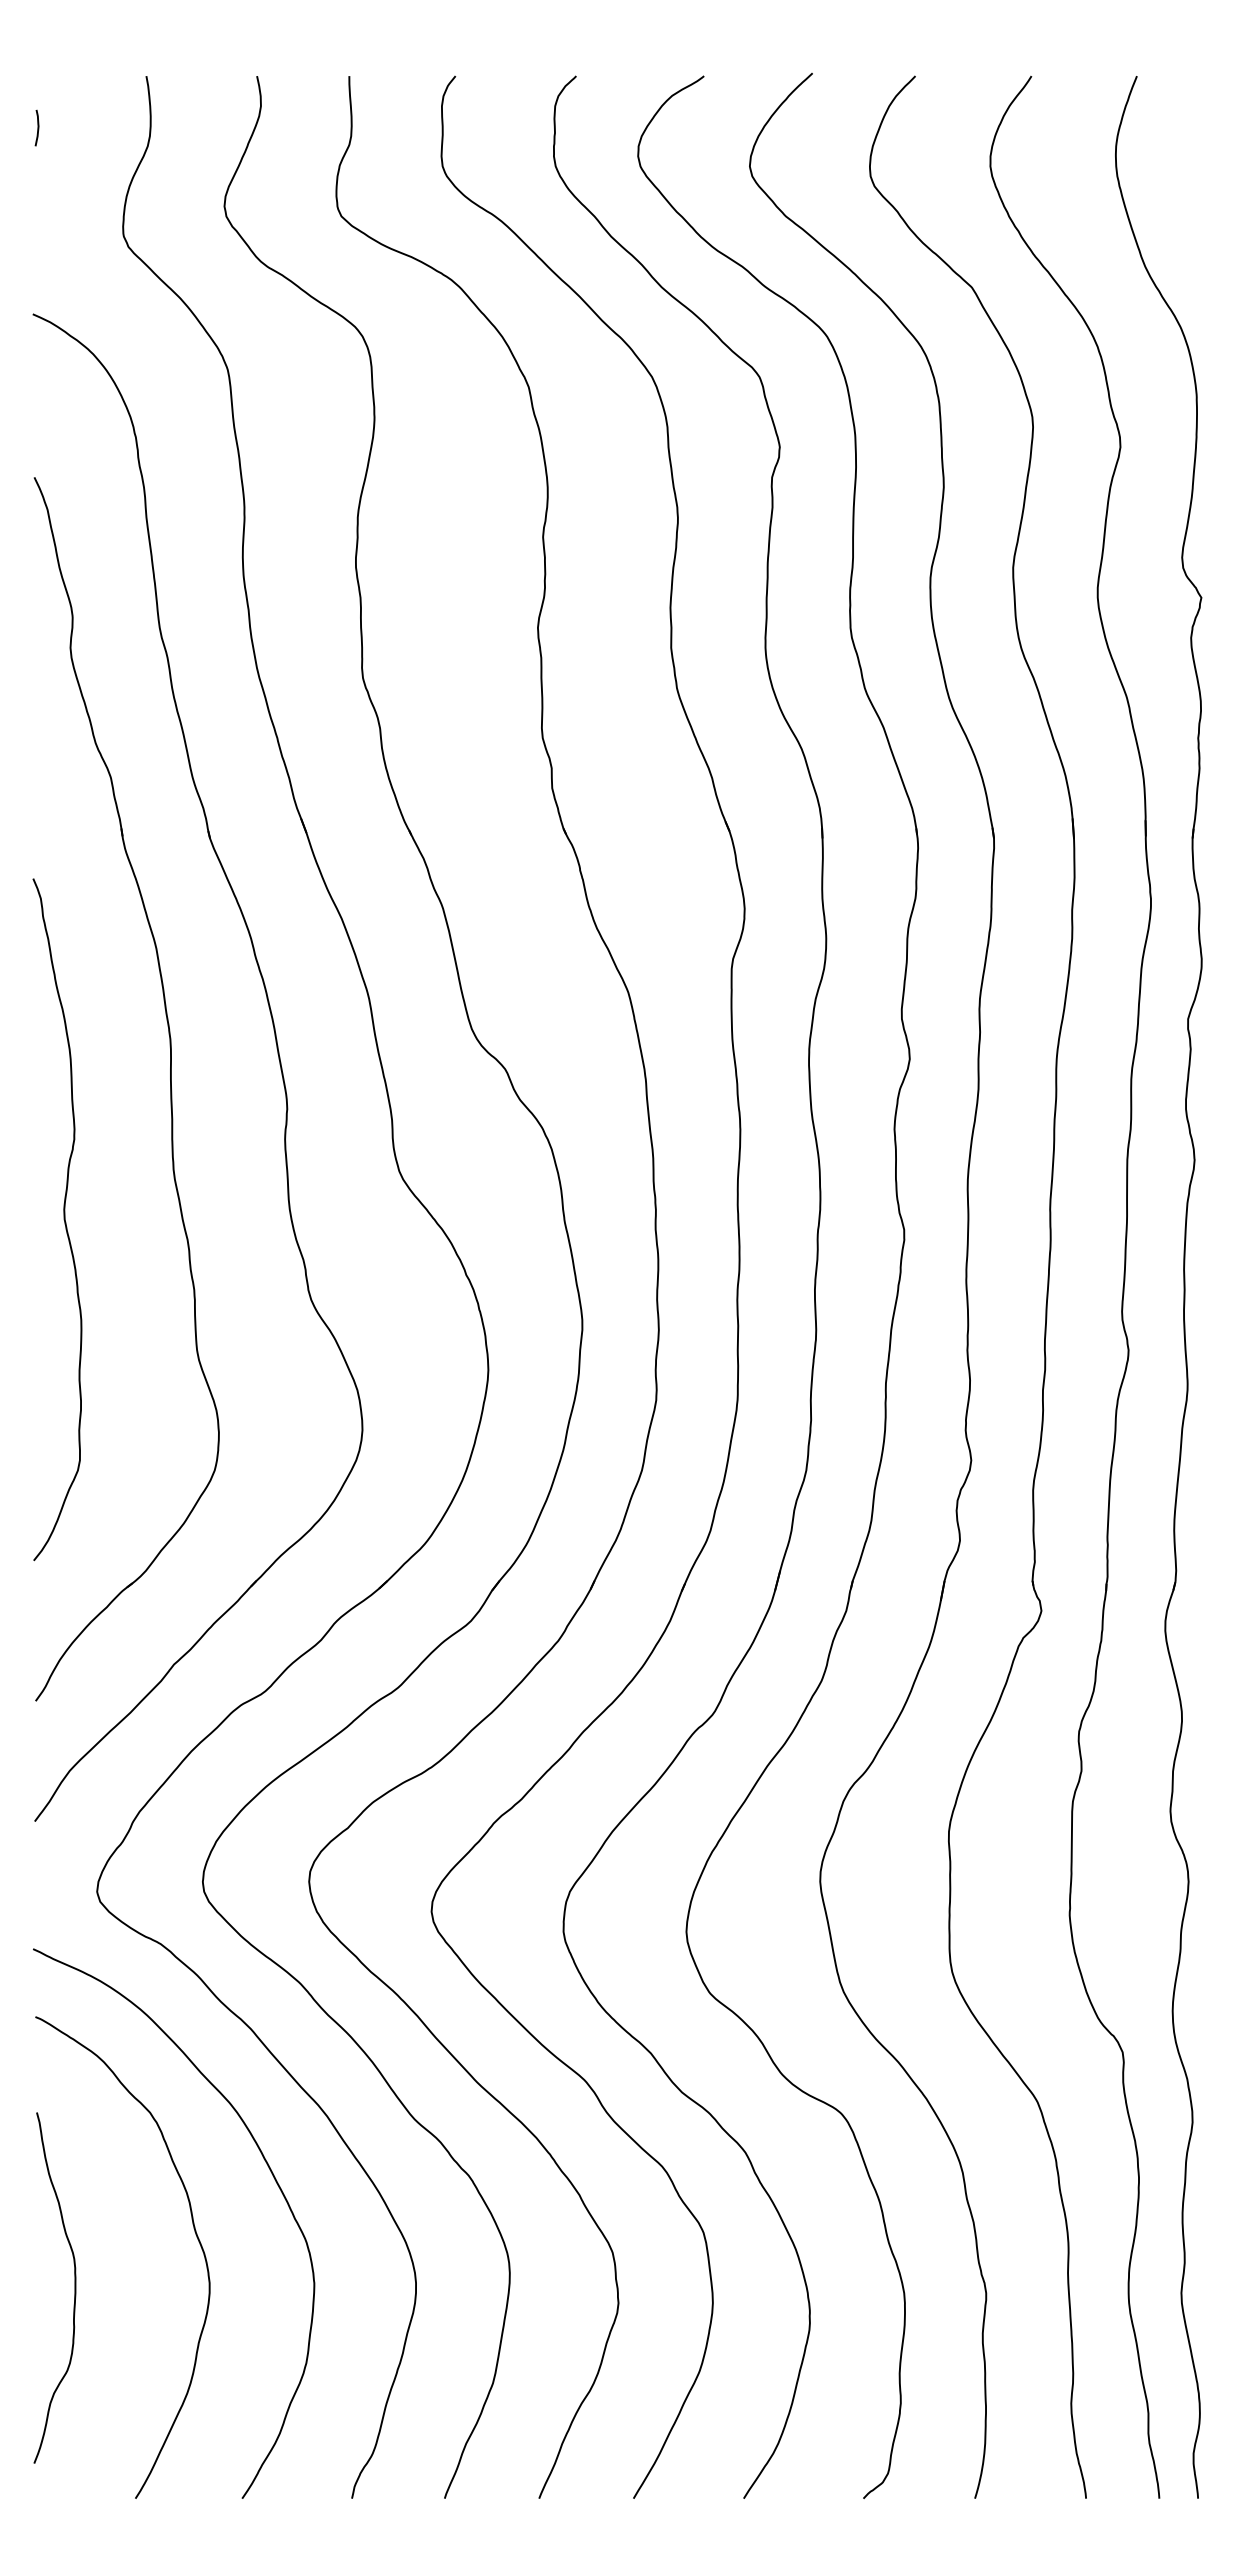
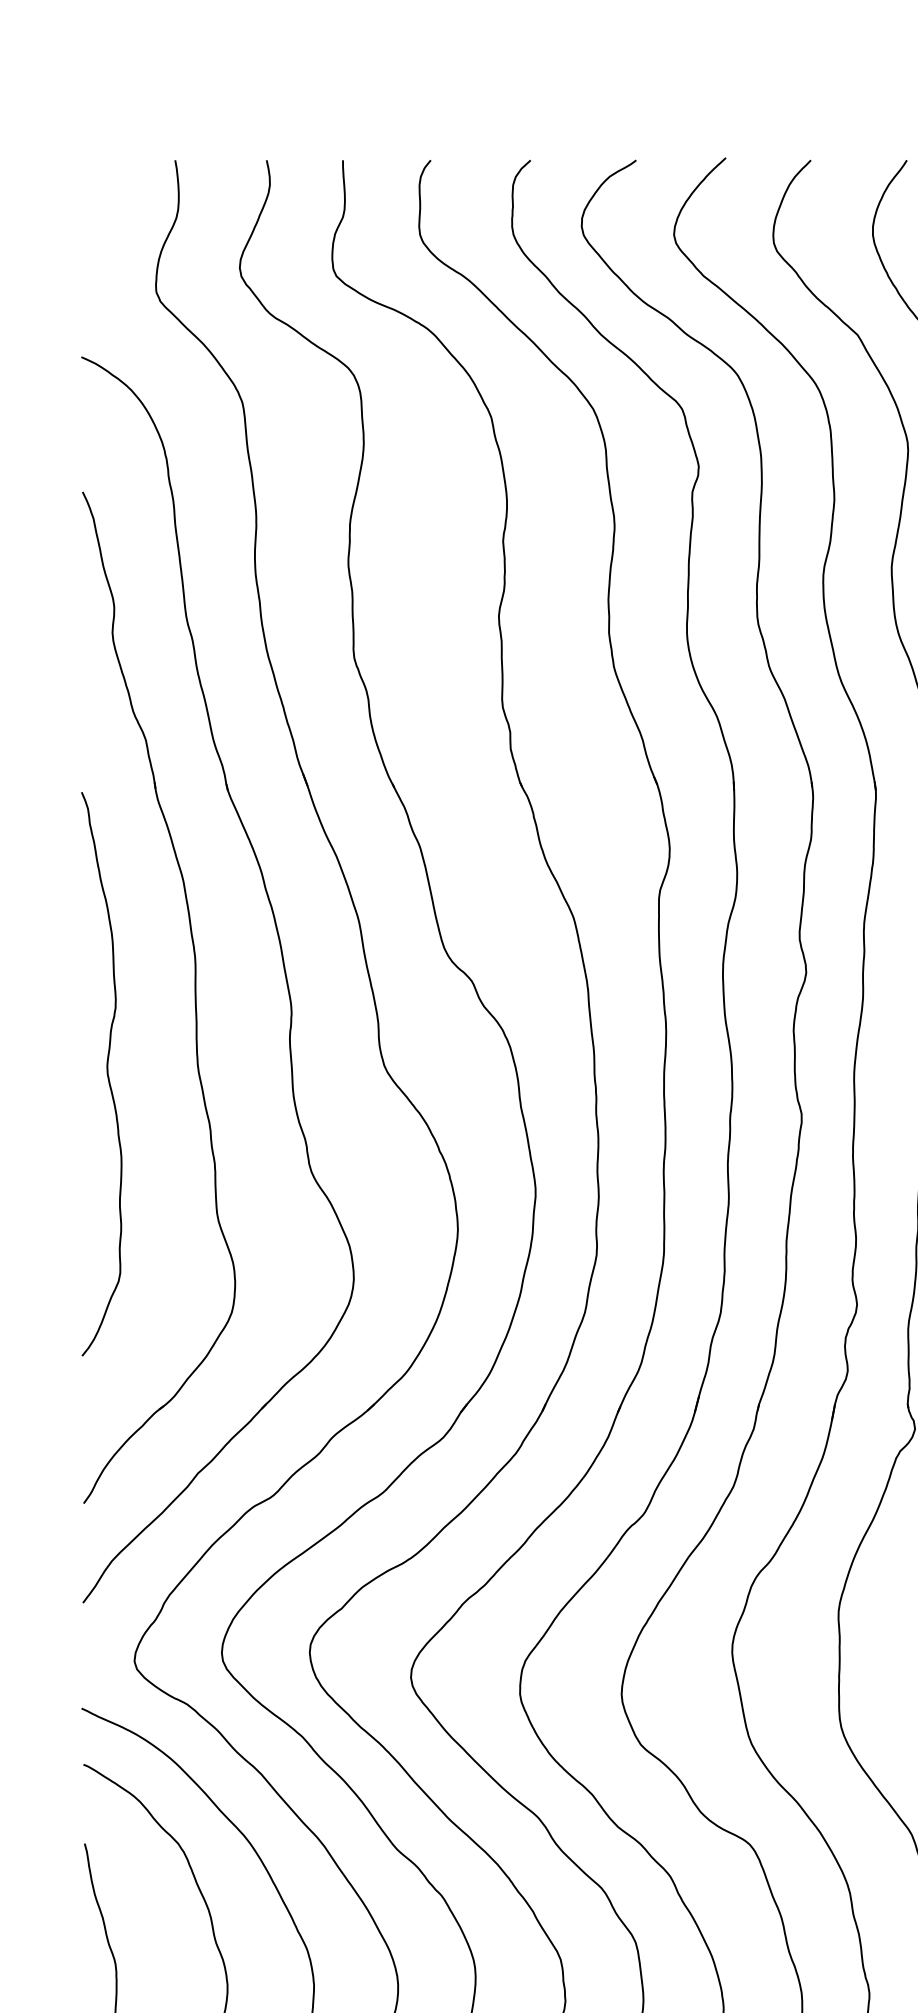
curve: (37, 127) -> (85, 202), removed
curve: (63, 1219) -> (106, 1074), moved

